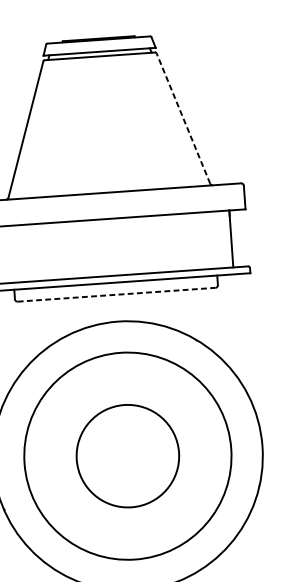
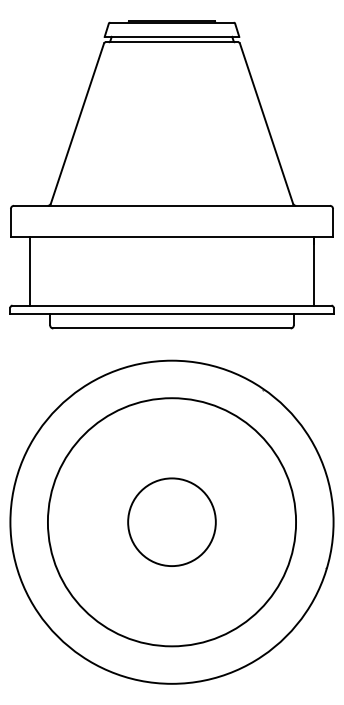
line: (183, 118) -> (266, 123), dashed -> solid
line: (117, 294) -> (172, 328), dashed -> solid
circle: (127, 456) -> (171, 522), size x0.71

